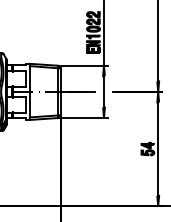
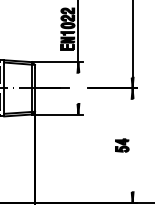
line: (103, 91) -> (77, 87), removed
line: (158, 148) -> (132, 144), removed

